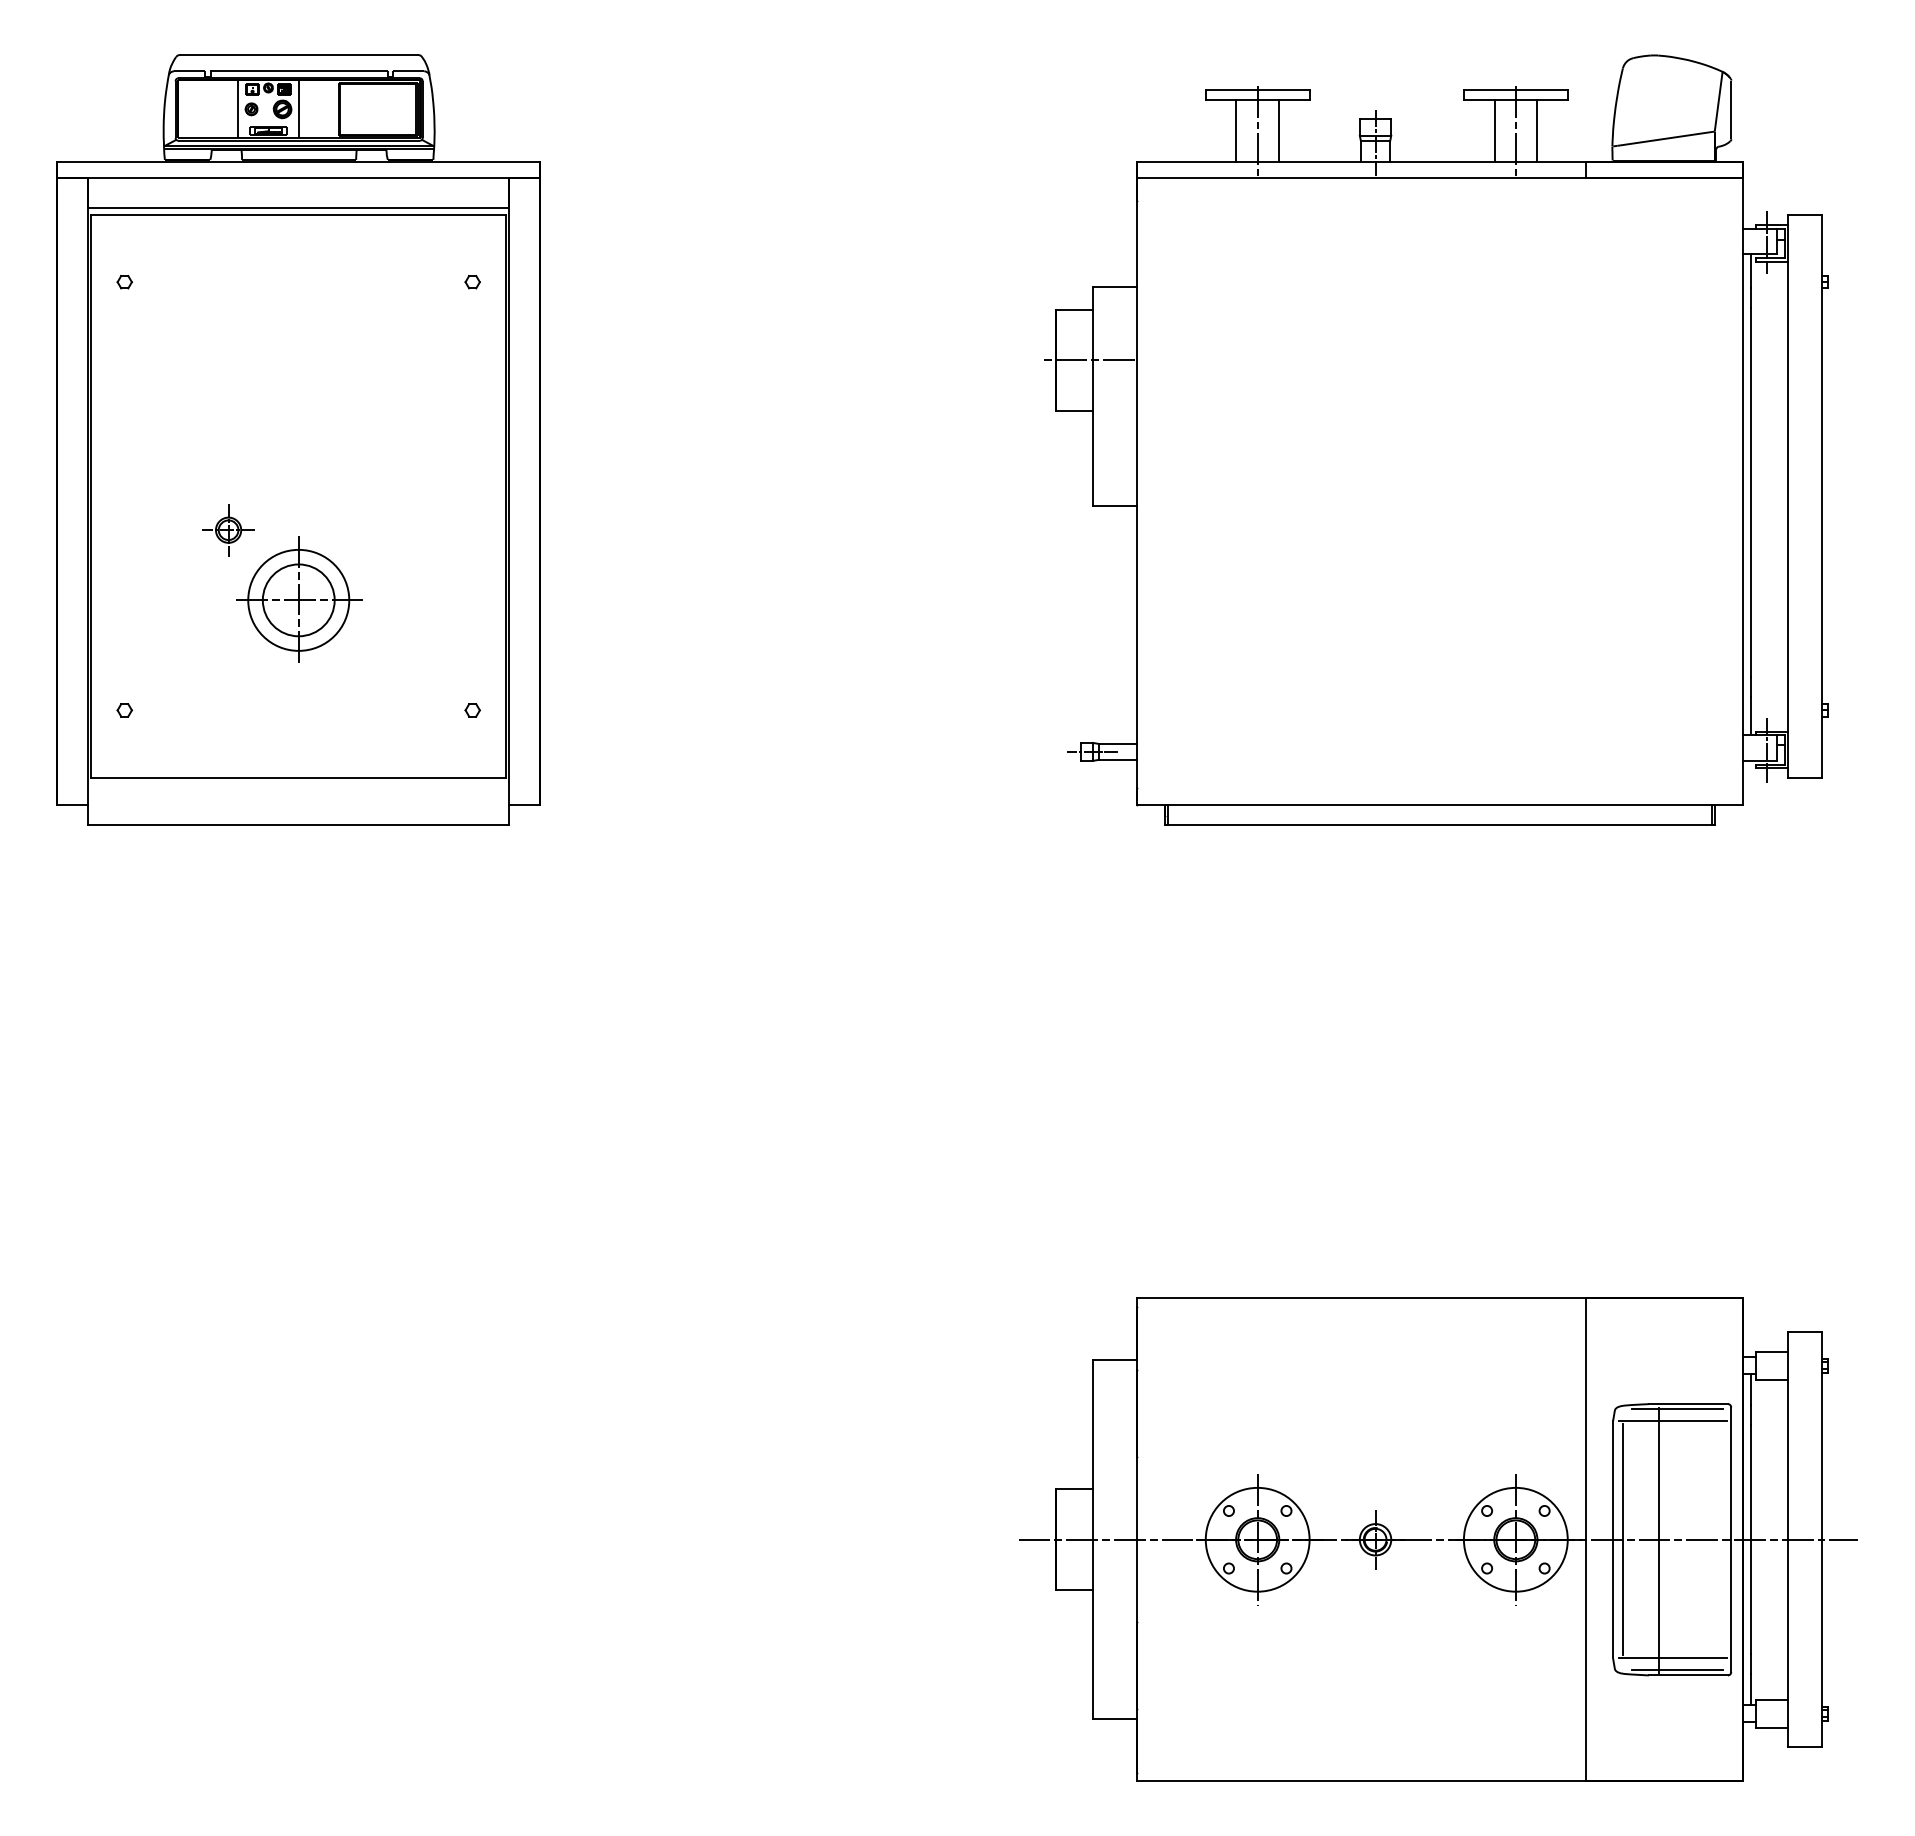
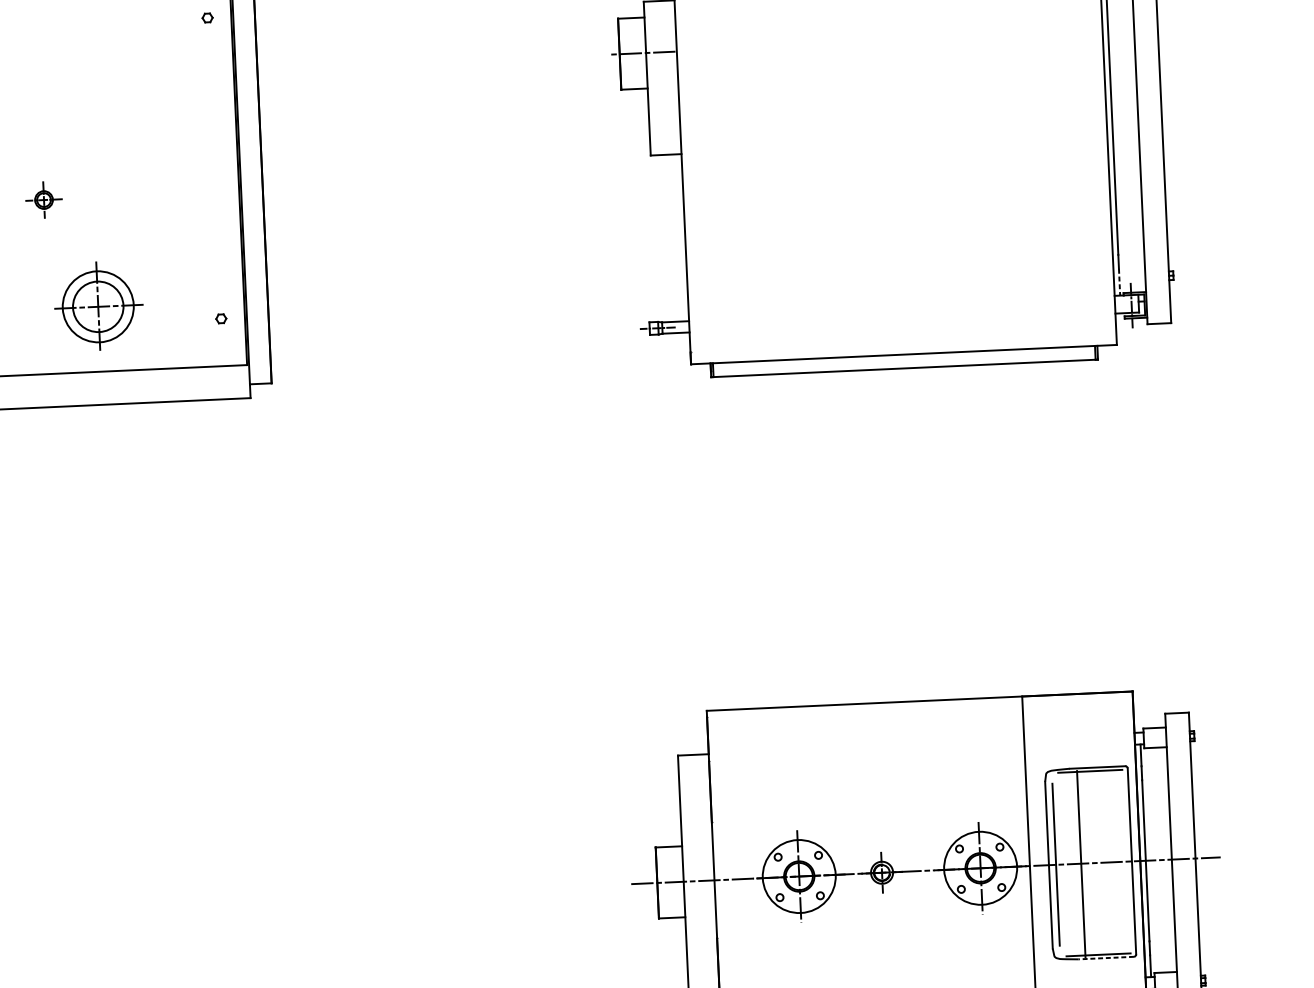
part: (299, 599) -> (98, 306), moved
line: (1750, 716) -> (1119, 282), solid -> dashed
line: (1672, 1421) -> (1086, 780), removed
line: (1672, 1658) -> (1094, 946), removed
line: (1688, 1675) -> (1106, 958), solid -> dashed

